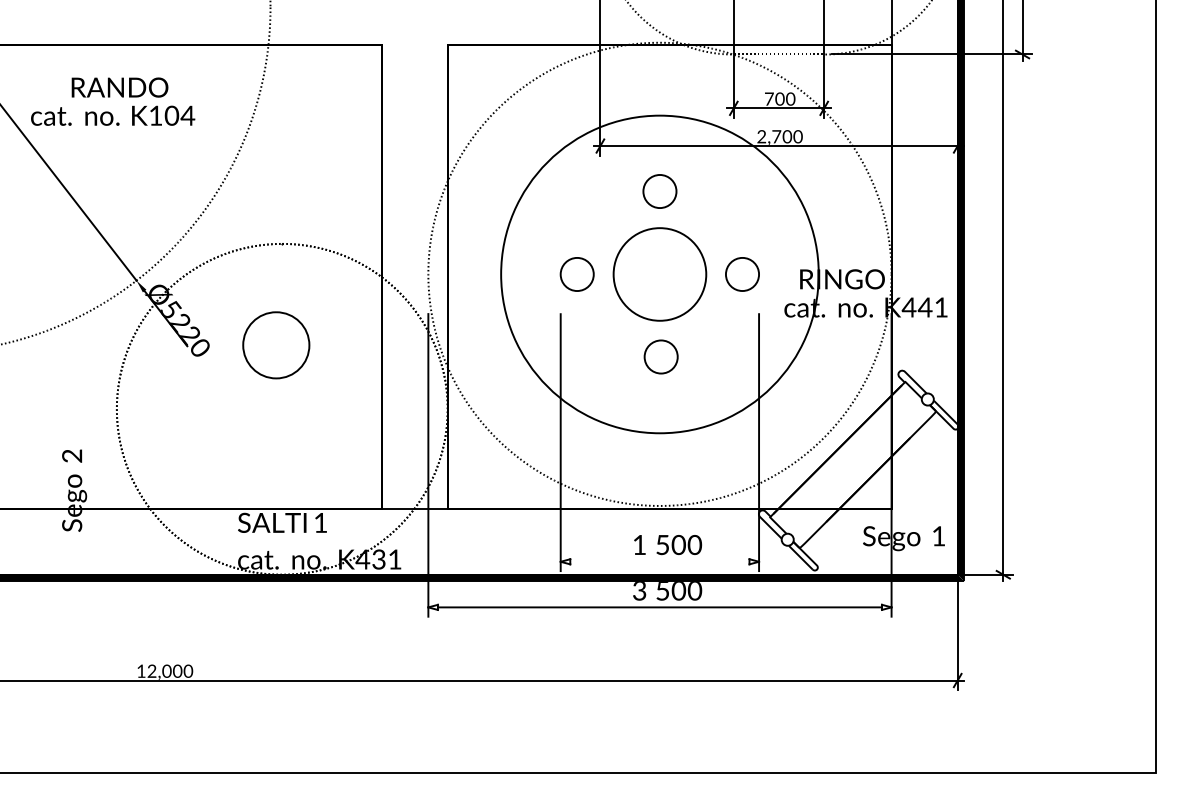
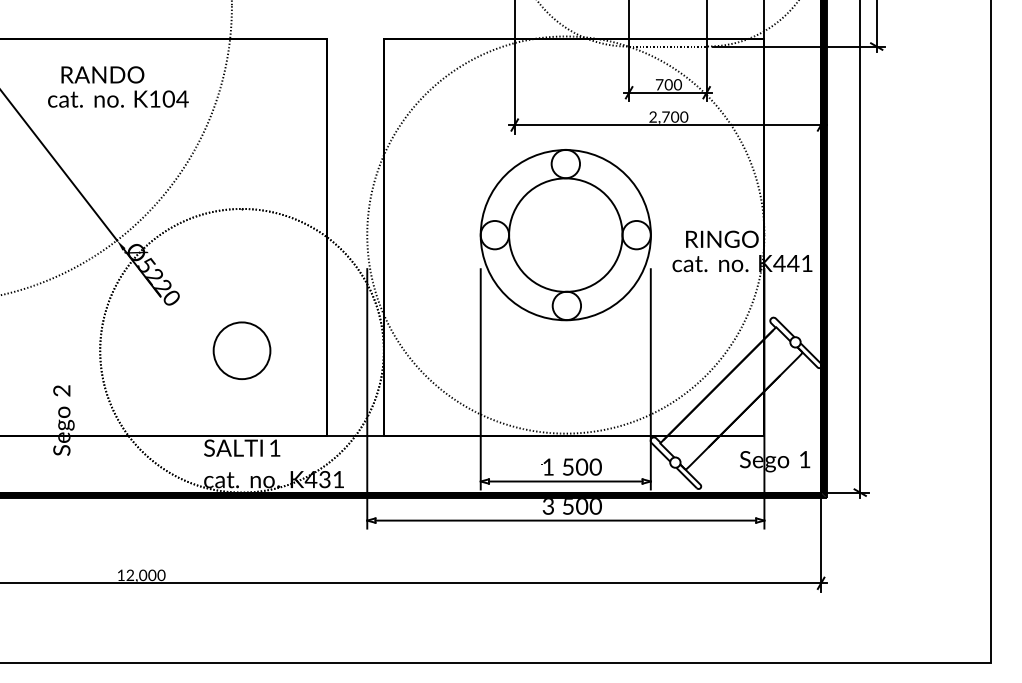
text: (113, 115) -> (118, 98), moved
circle: (659, 274) -> (565, 235), size x0.62
circle: (659, 274) -> (565, 235), size x1.43
part: (276, 345) -> (242, 350), moved
line: (659, 561) -> (565, 481), added

